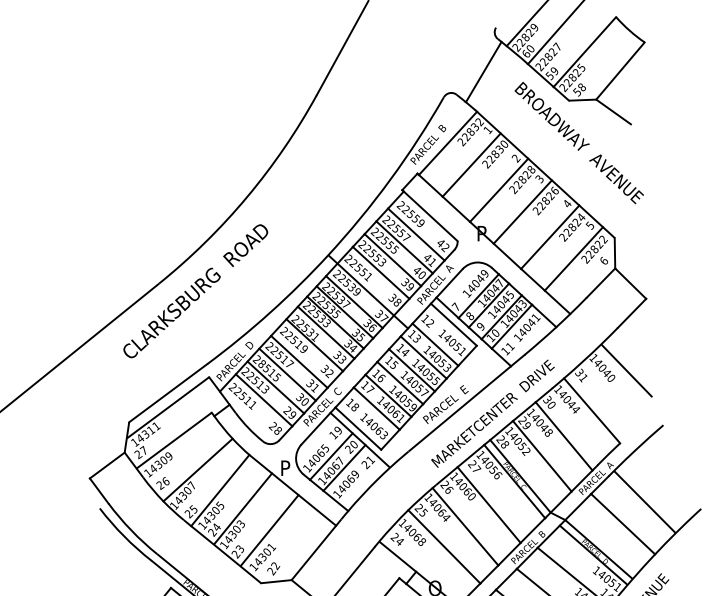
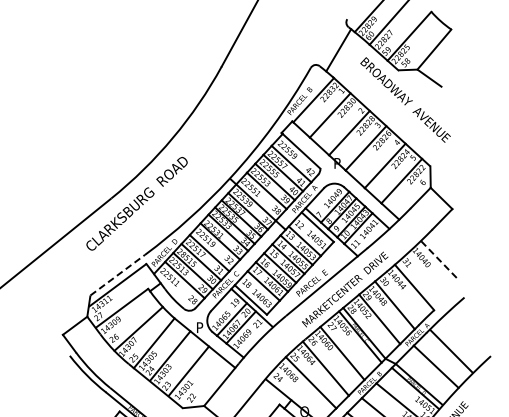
line: (626, 369) -> (438, 258), solid -> dashed
line: (169, 392) -> (118, 274), solid -> dashed

